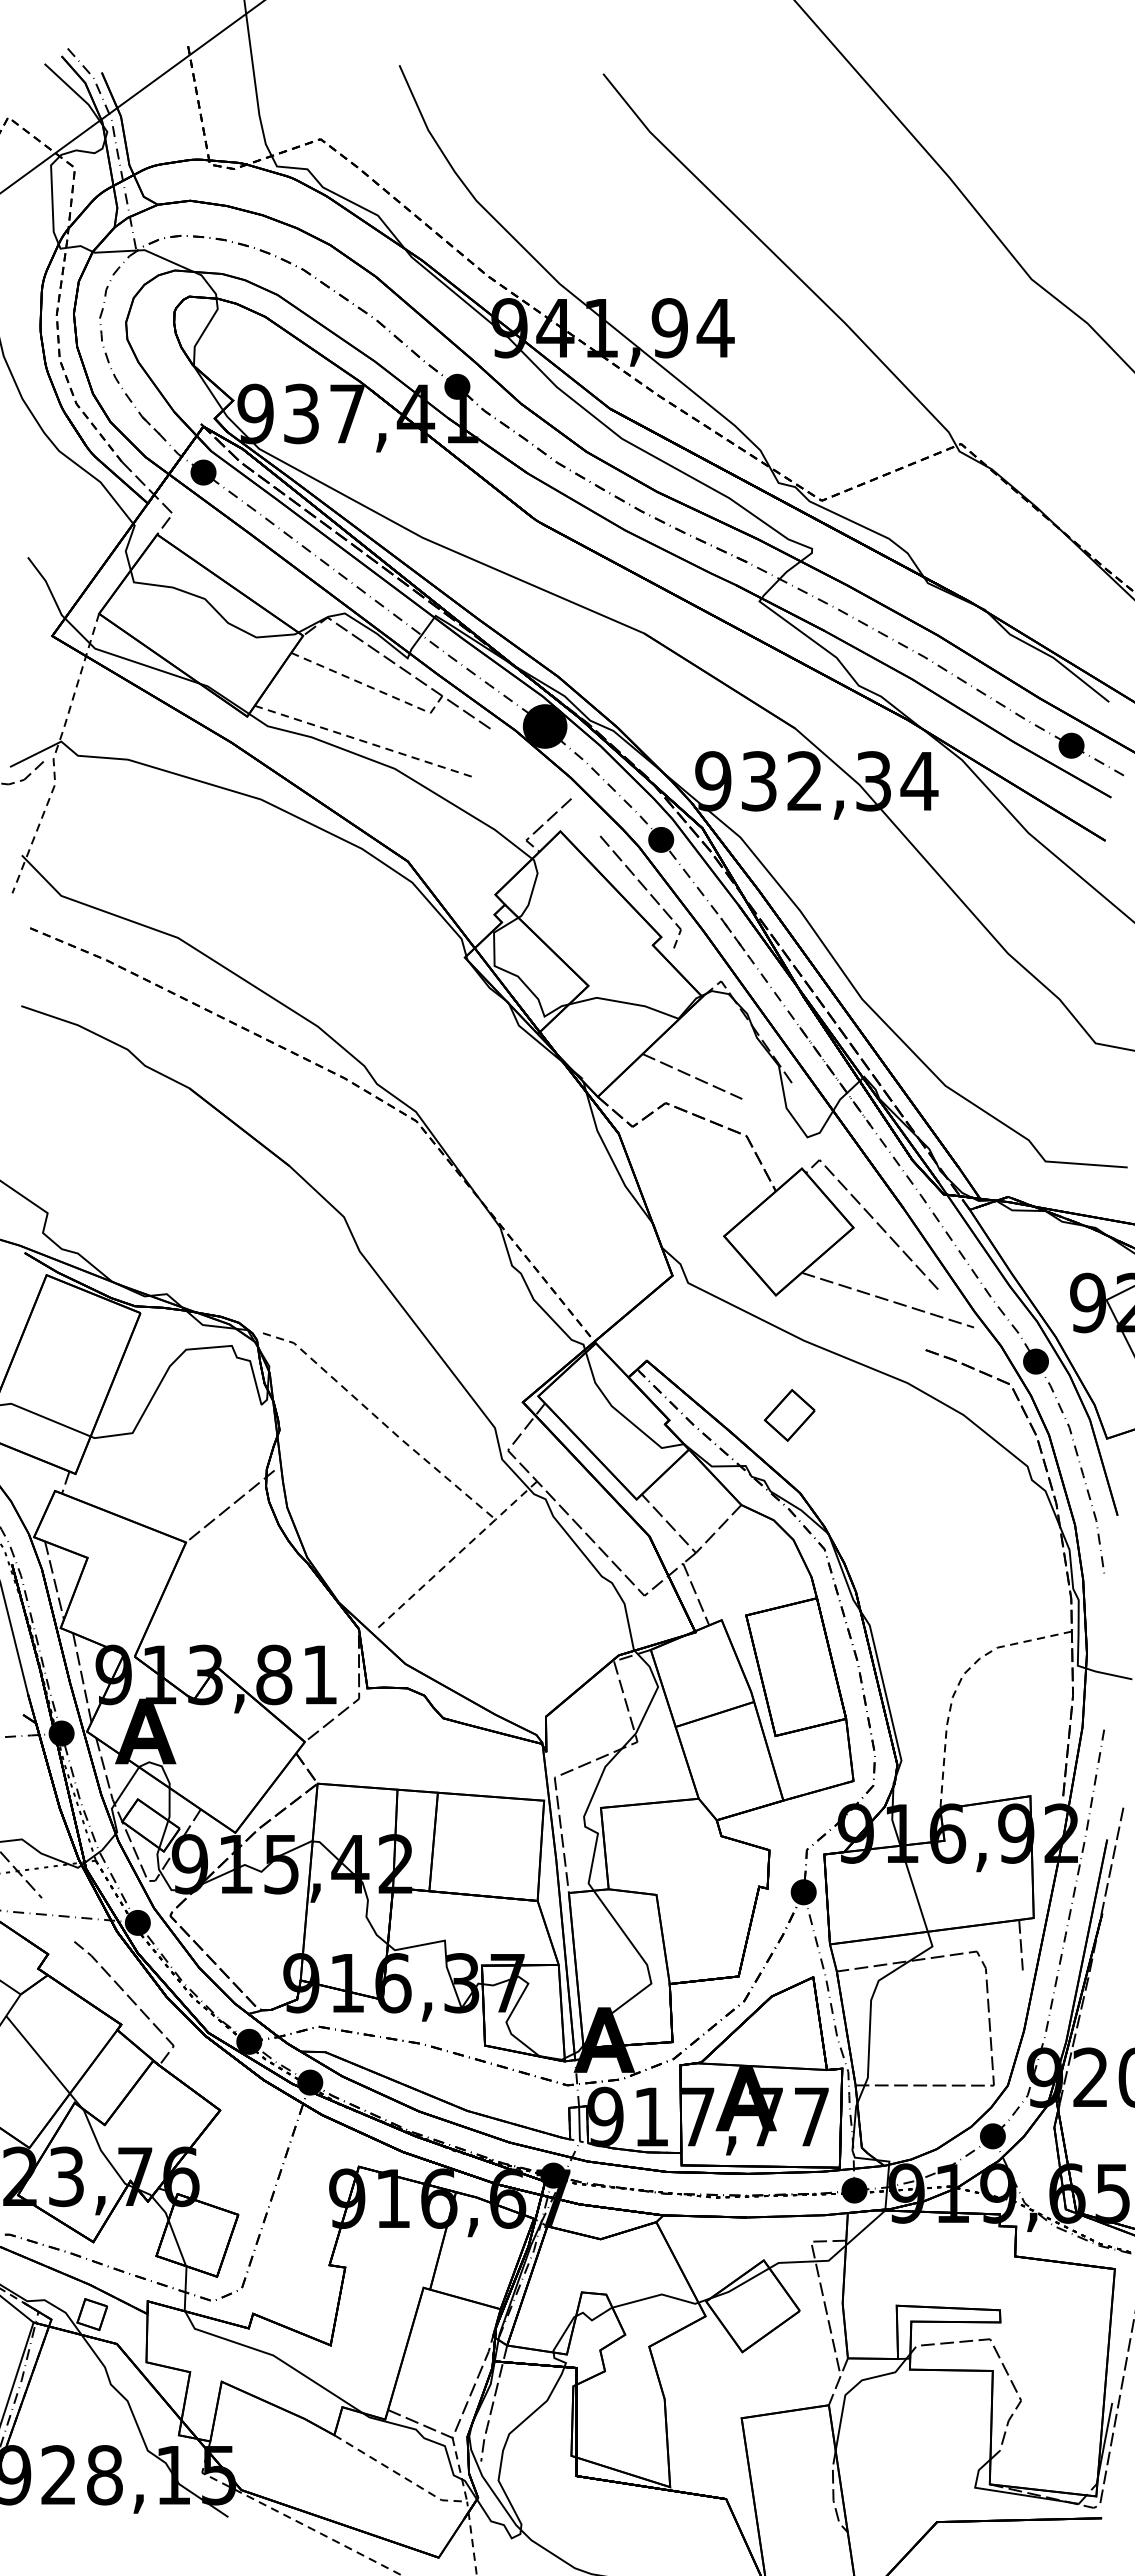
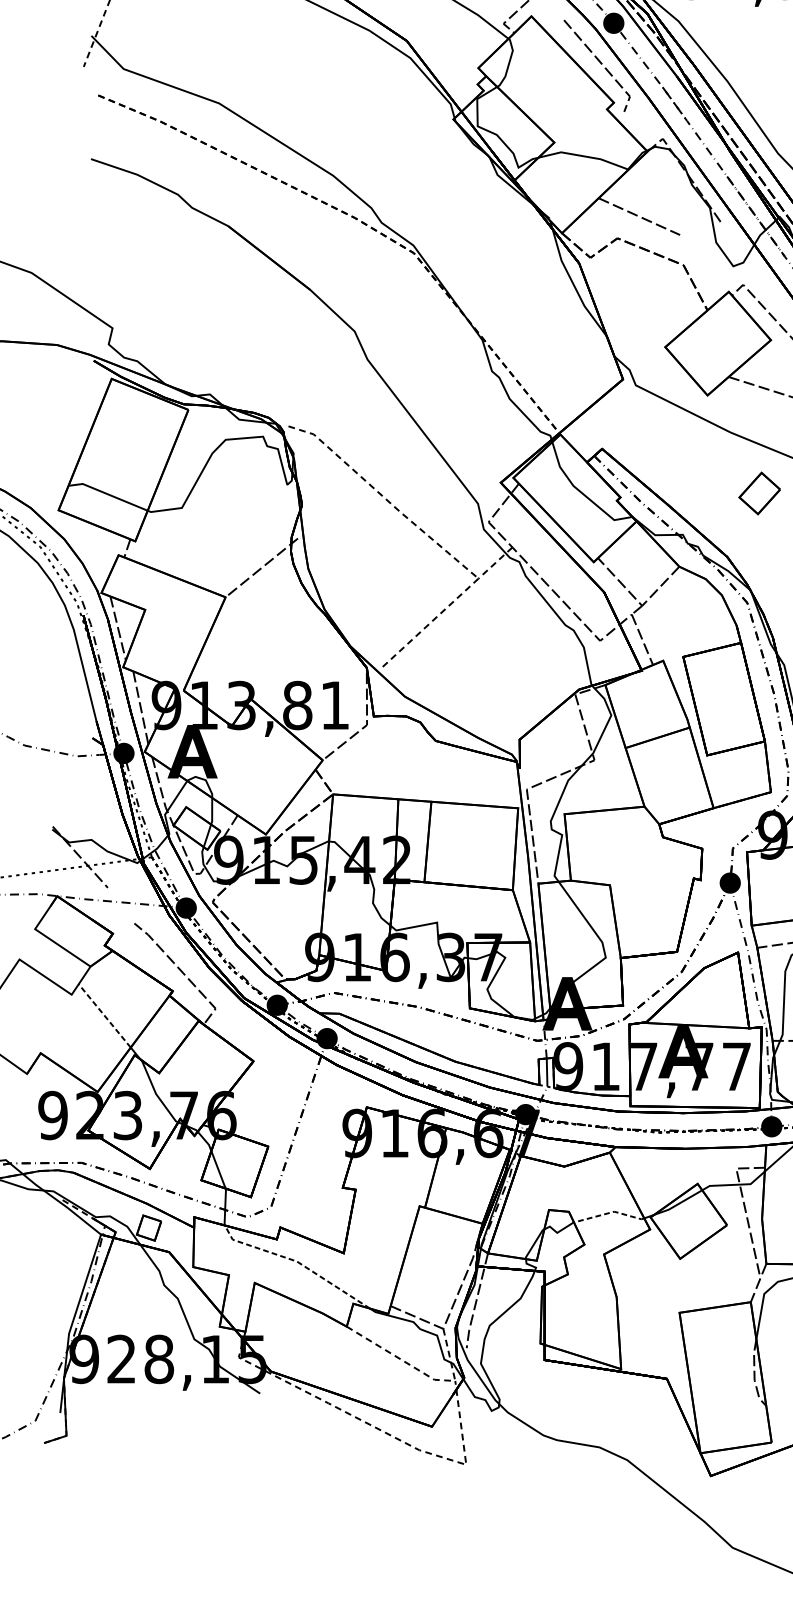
part: (789, 1415) -> (759, 493), moved
line: (37, 2054) -> (104, 1015), solid -> dashed
line: (656, 2296) -> (609, 1213), solid -> dashed
line: (274, 2356) -> (297, 1262), solid -> dashed

